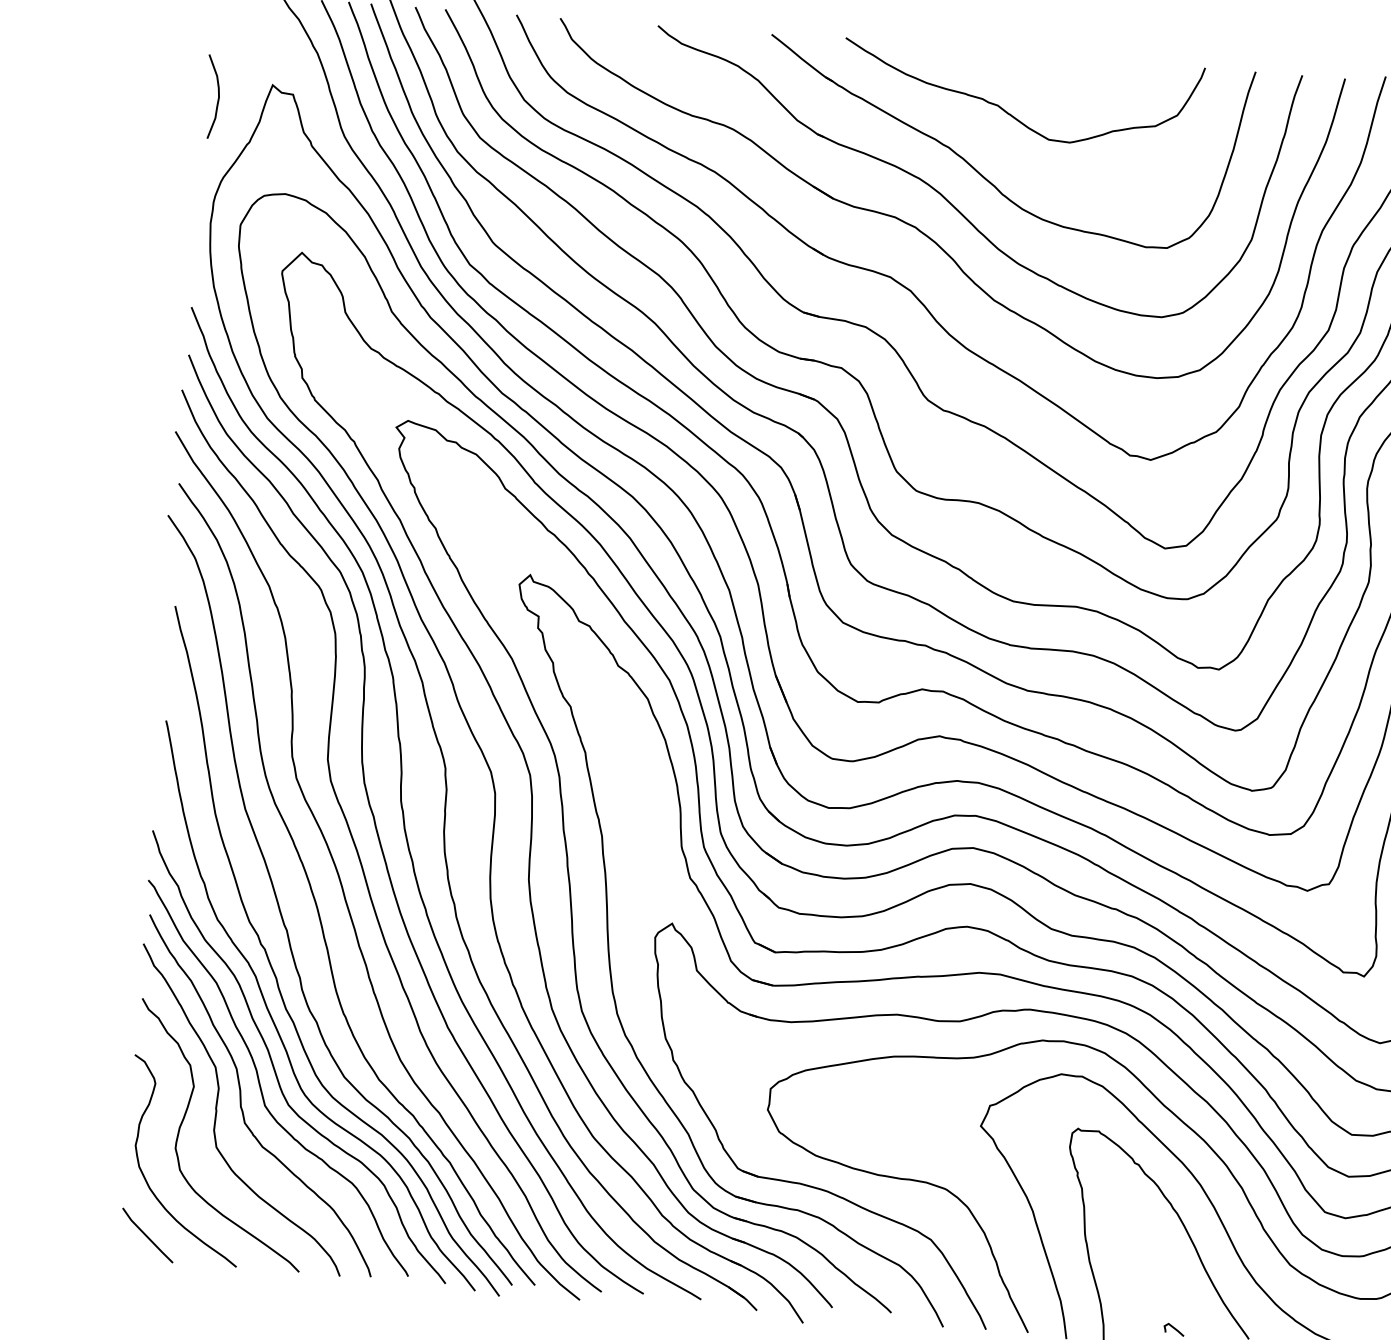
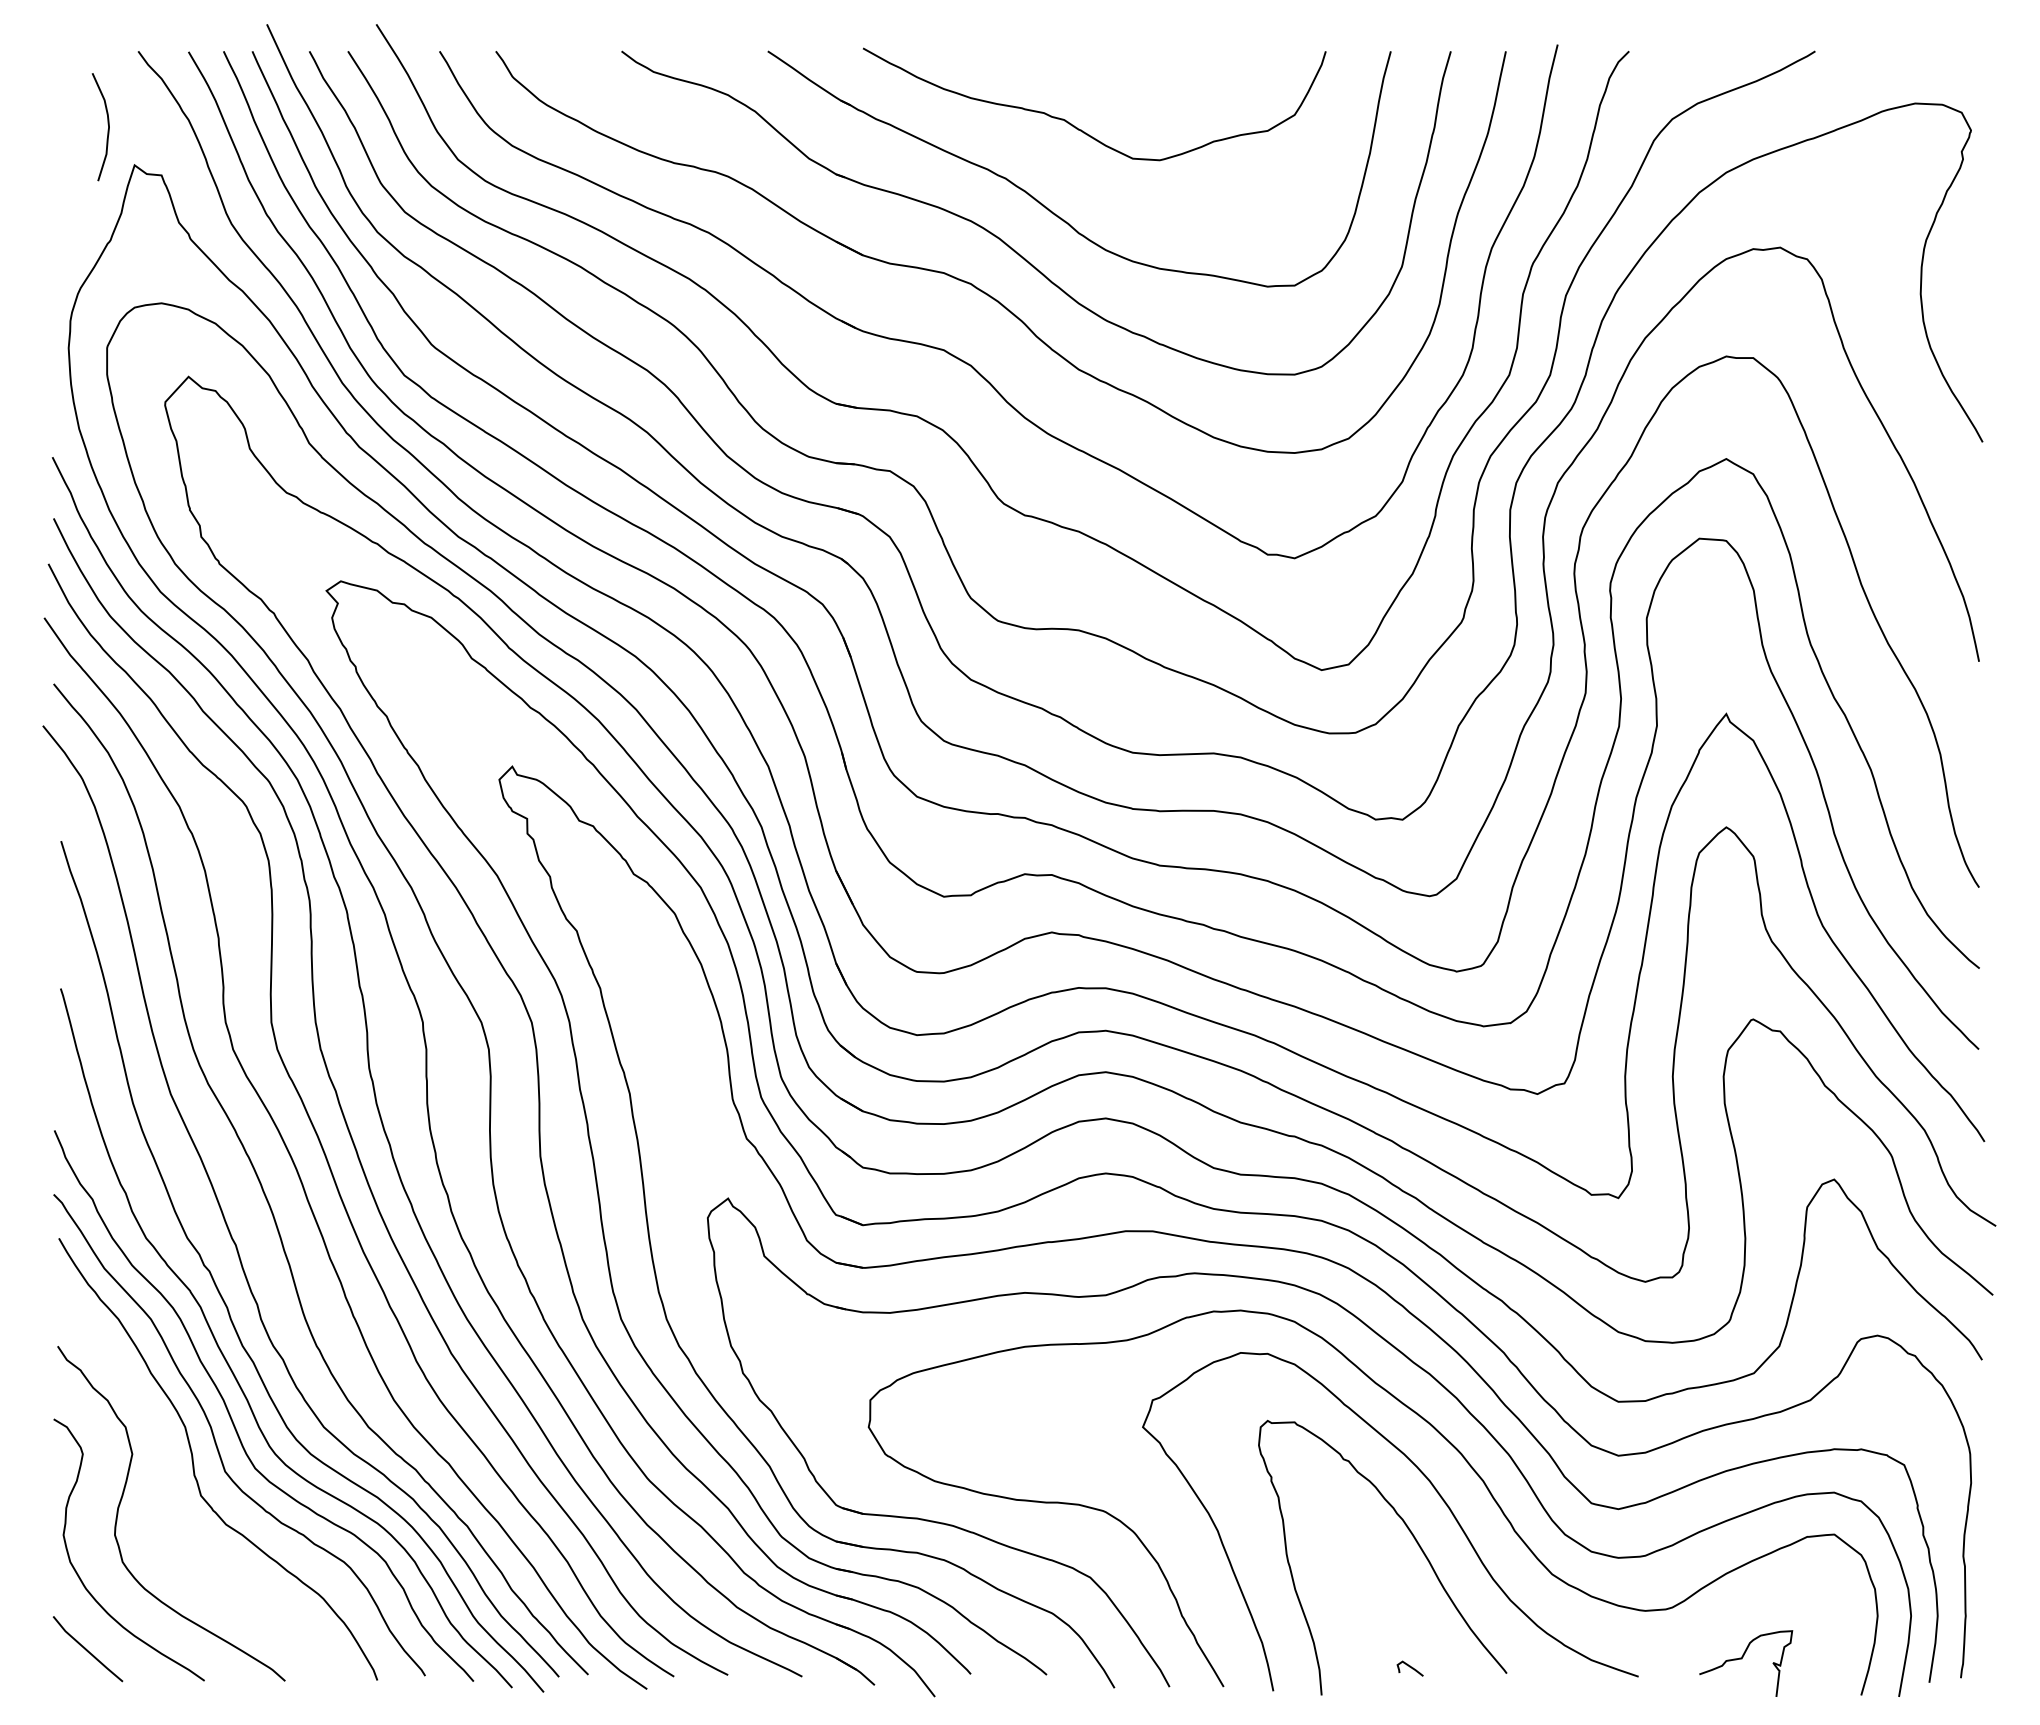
curve: (217, 99) -> (107, 129), moved
curve: (217, 1109) -> (164, 1481), removed

